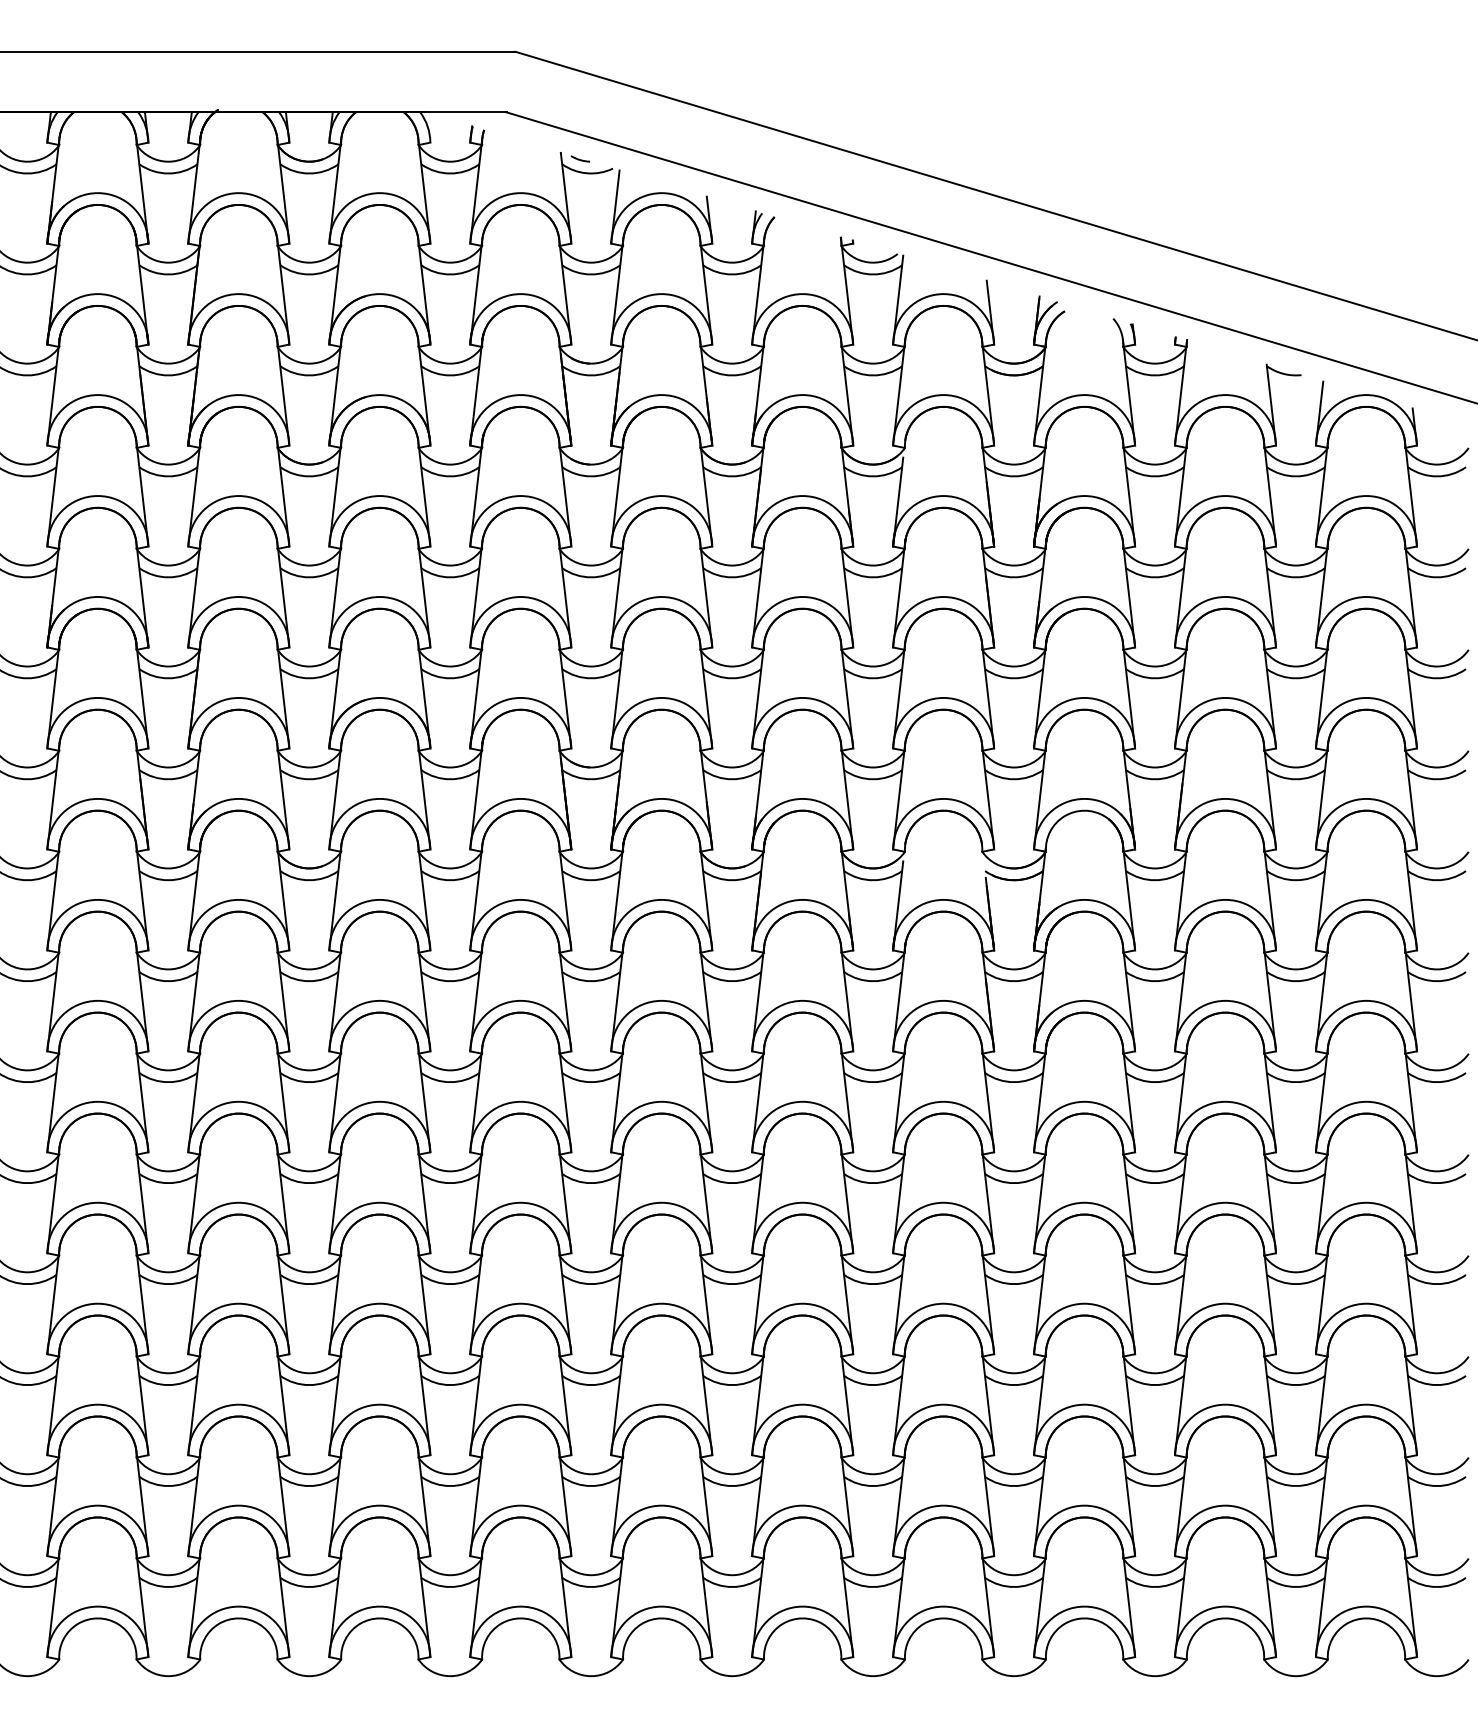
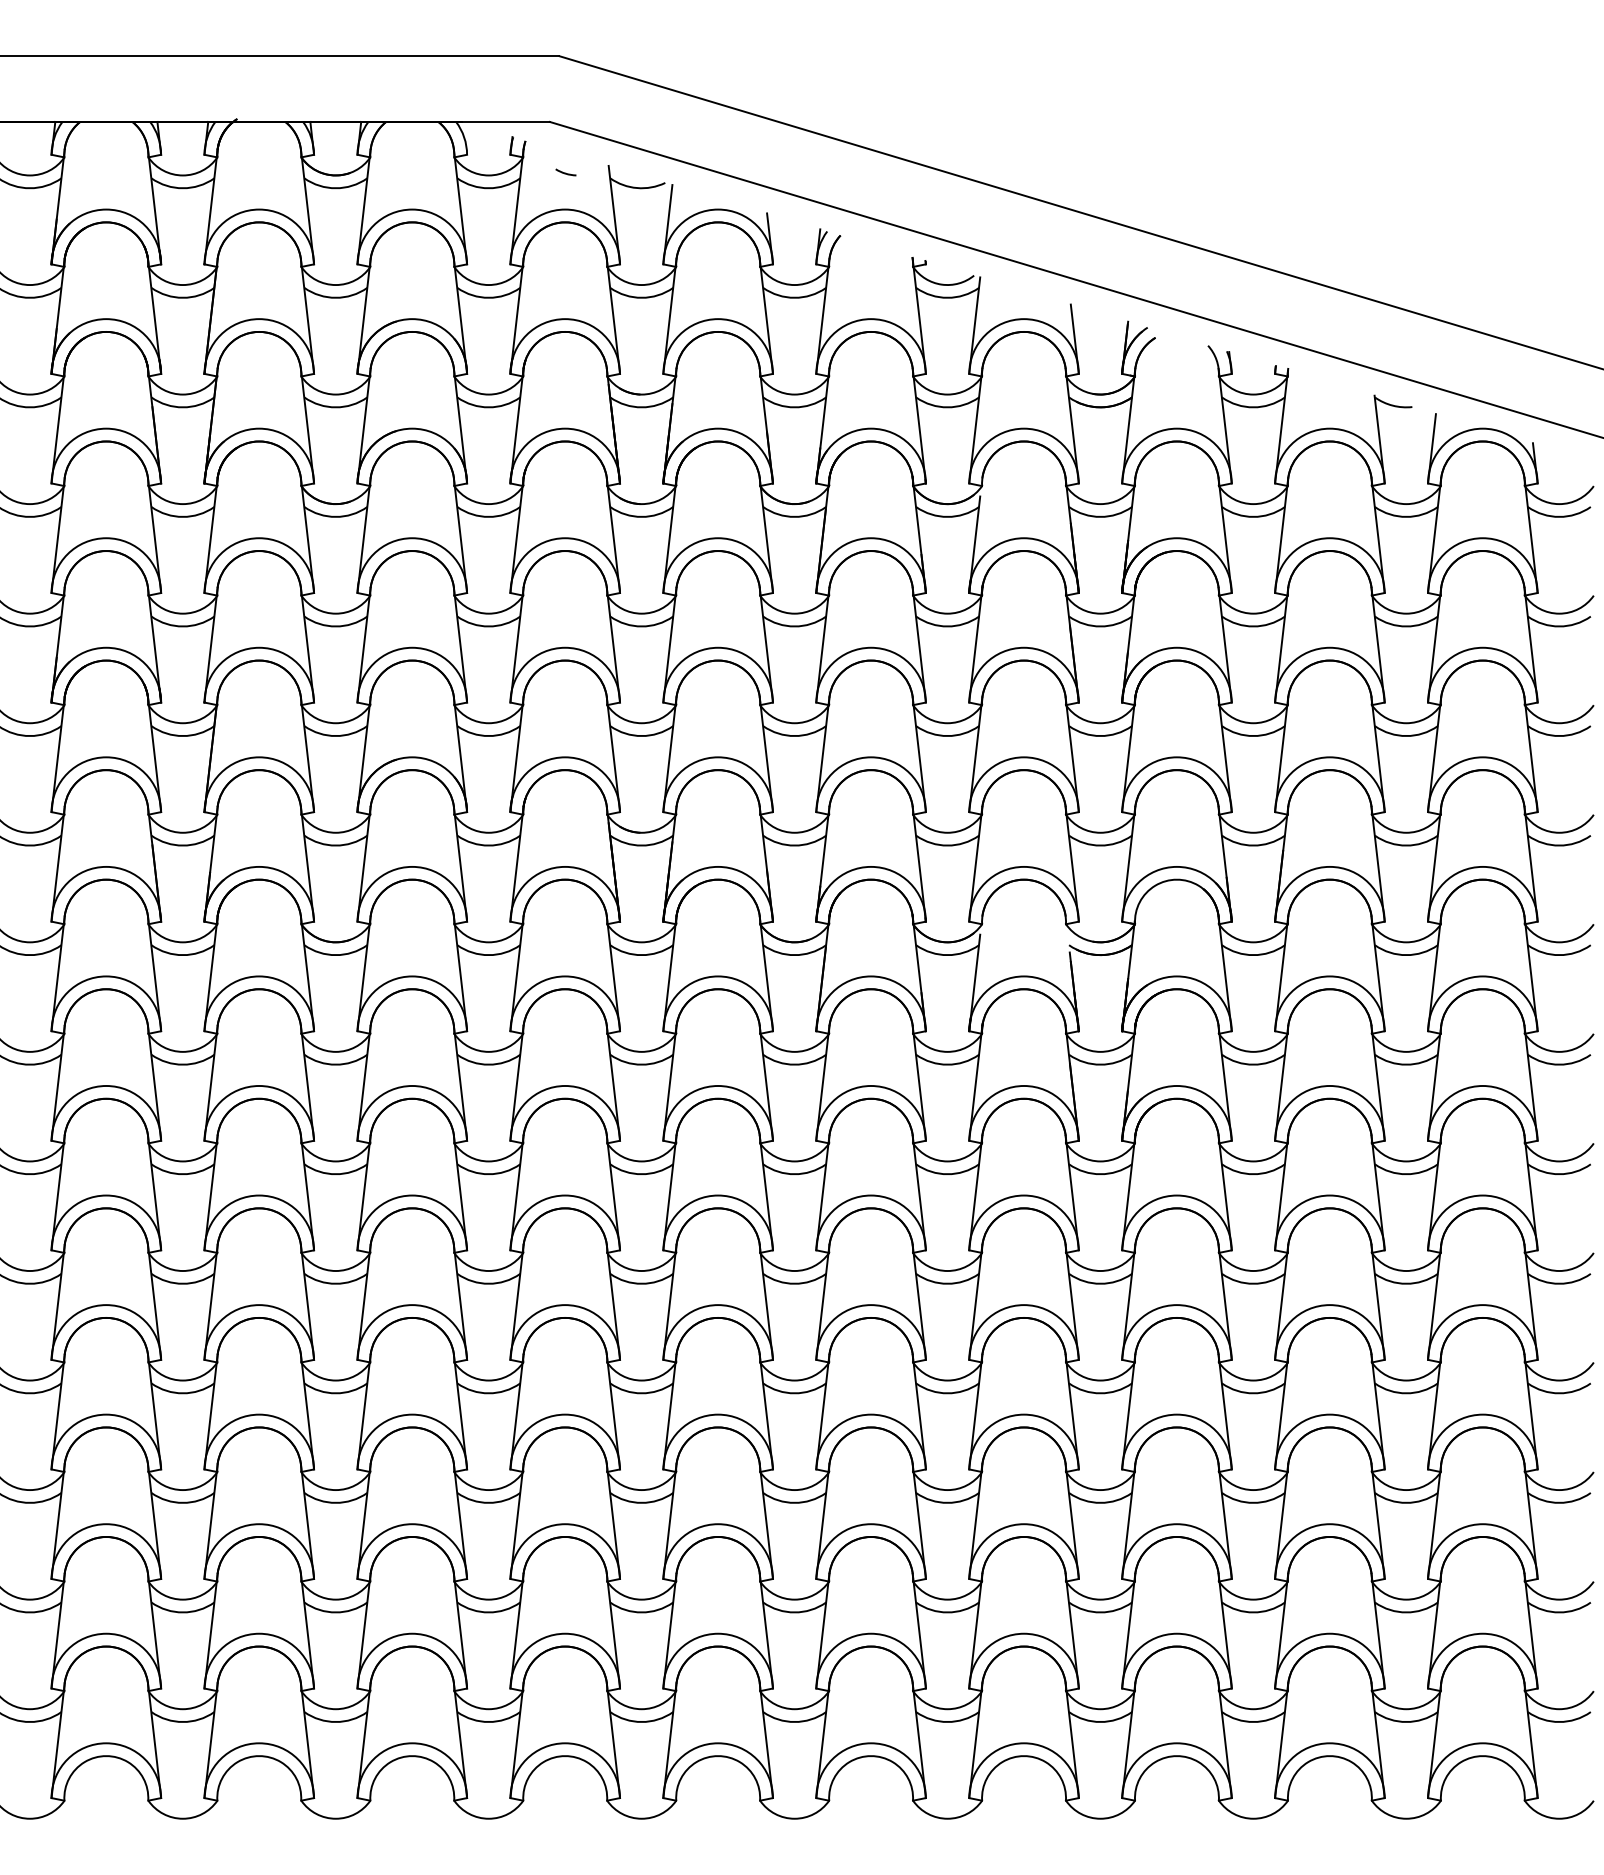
arc: (580, 158) -> (565, 172), moved

